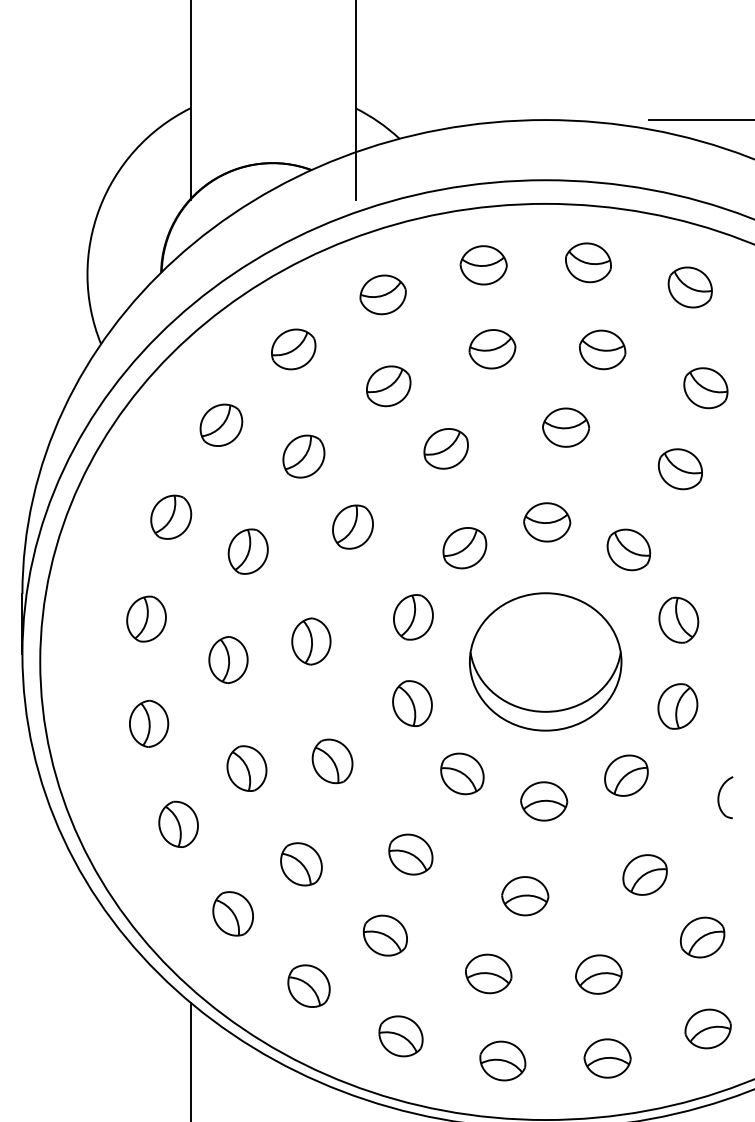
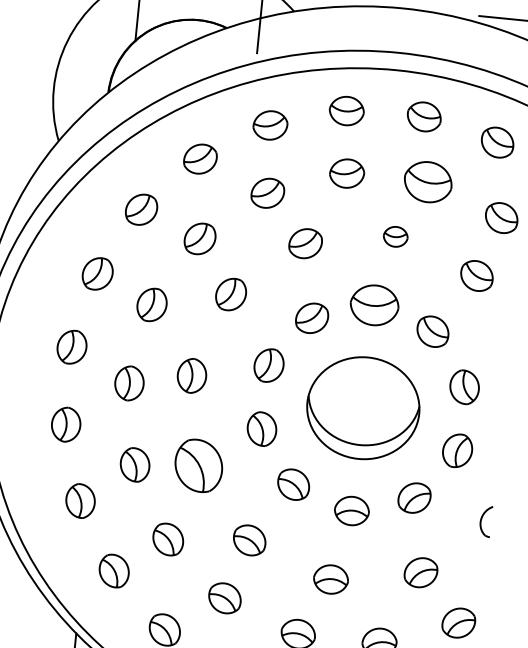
part: (602, 349) -> (428, 181), size x1.4
part: (566, 427) -> (395, 236), size x0.7
part: (547, 522) -> (374, 305), size x1.4
part: (332, 761) -> (198, 465), size x1.6

